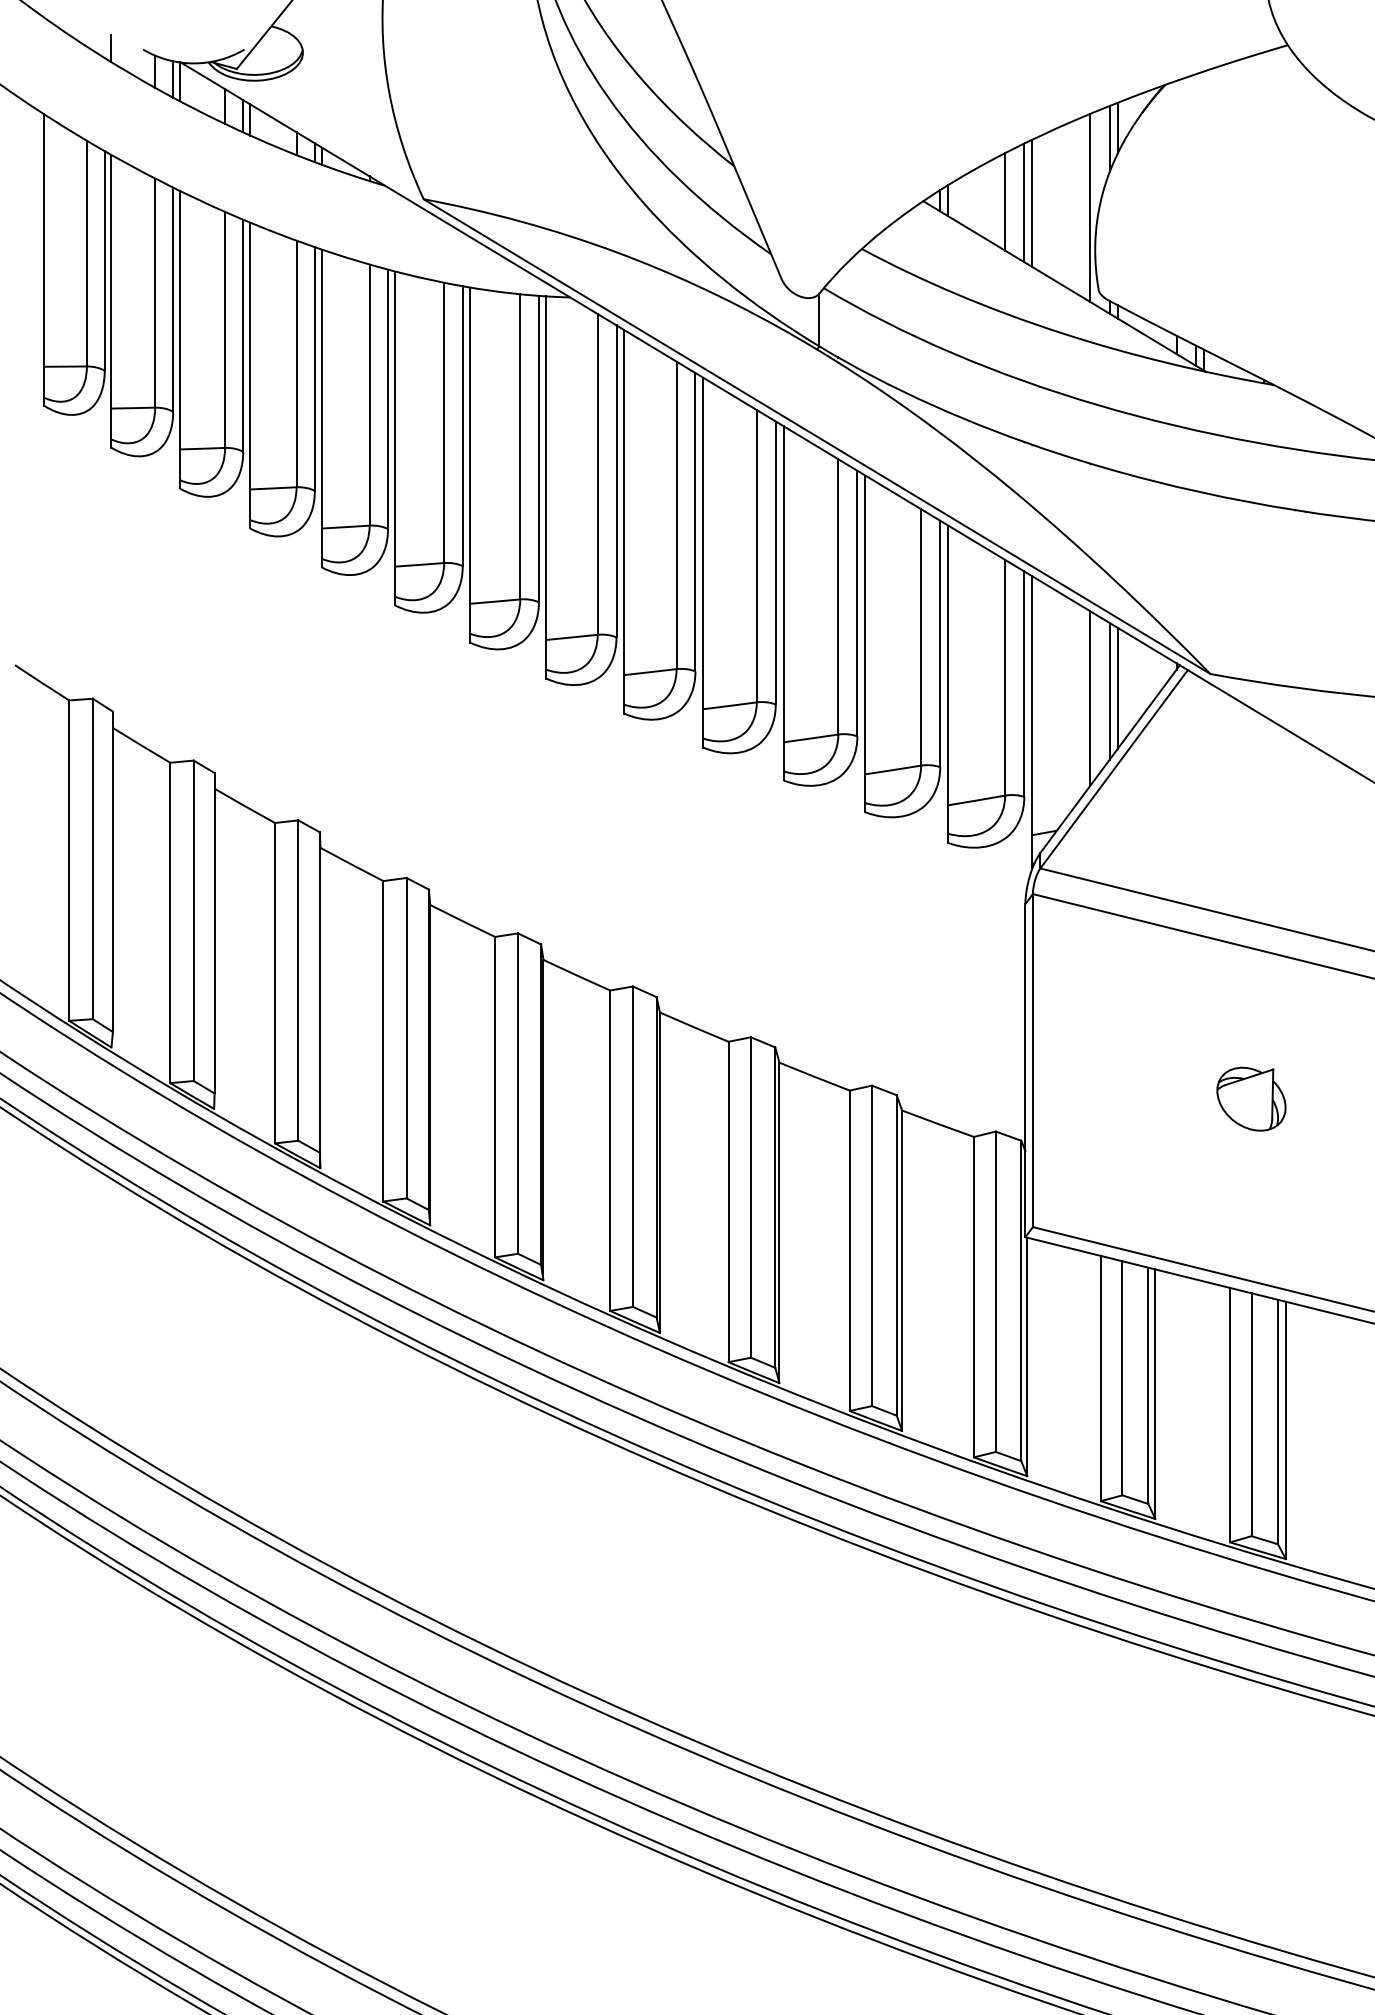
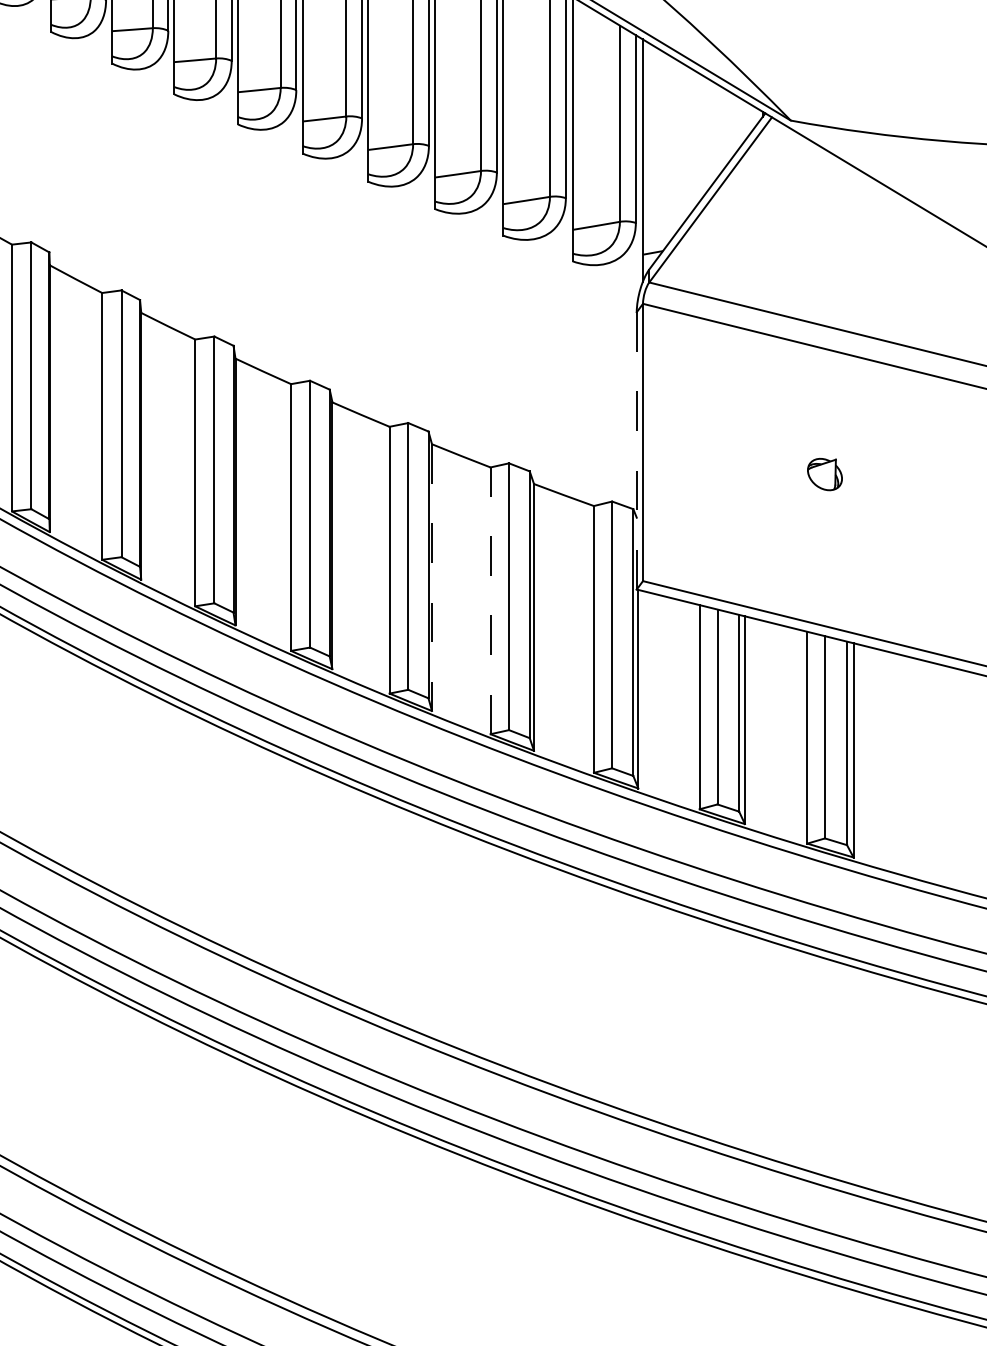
line: (1117, 687) -> (713, 131), removed
line: (1109, 690) -> (706, 134), removed
line: (1090, 698) -> (690, 140), removed
line: (1025, 1070) -> (636, 450), solid -> dashed
part: (1251, 1098) -> (825, 474), size x0.6
line: (779, 1223) -> (432, 578), solid -> dashed
line: (849, 1250) -> (490, 600), solid -> dashed

